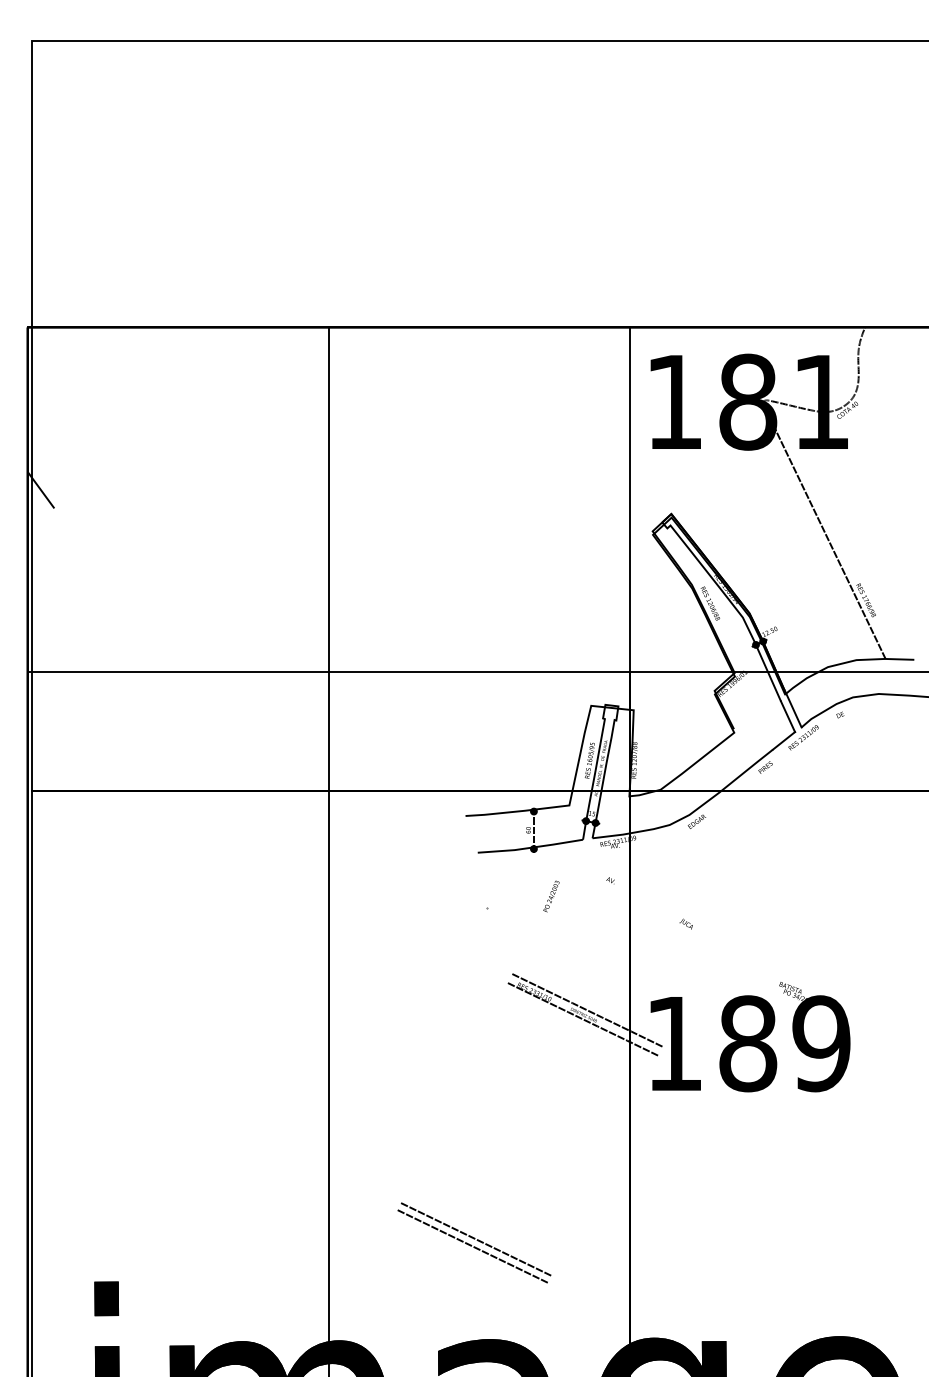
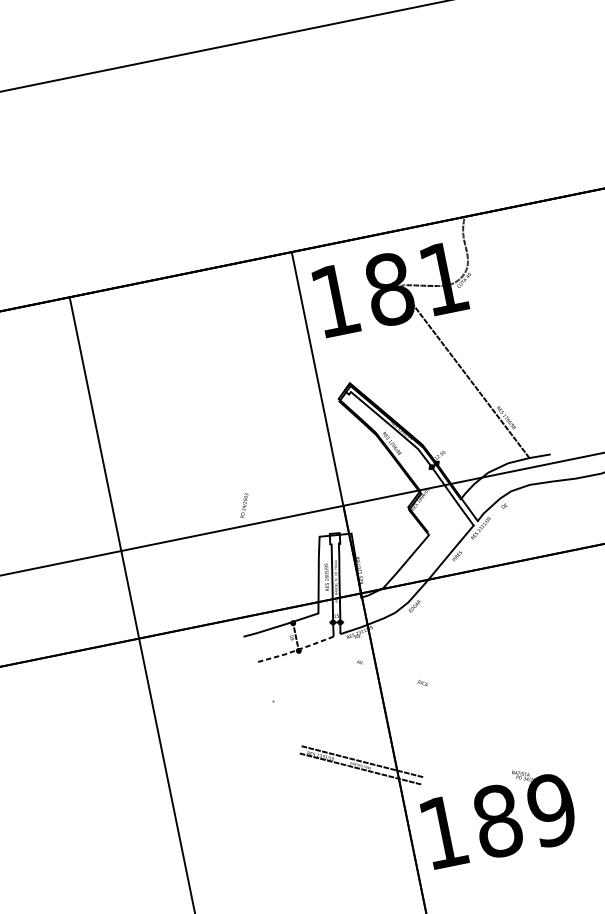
line: (530, 847) -> (296, 650), solid -> dashed
text: (551, 896) -> (244, 505), moved
text: (750, 1037) -> (498, 816), moved

